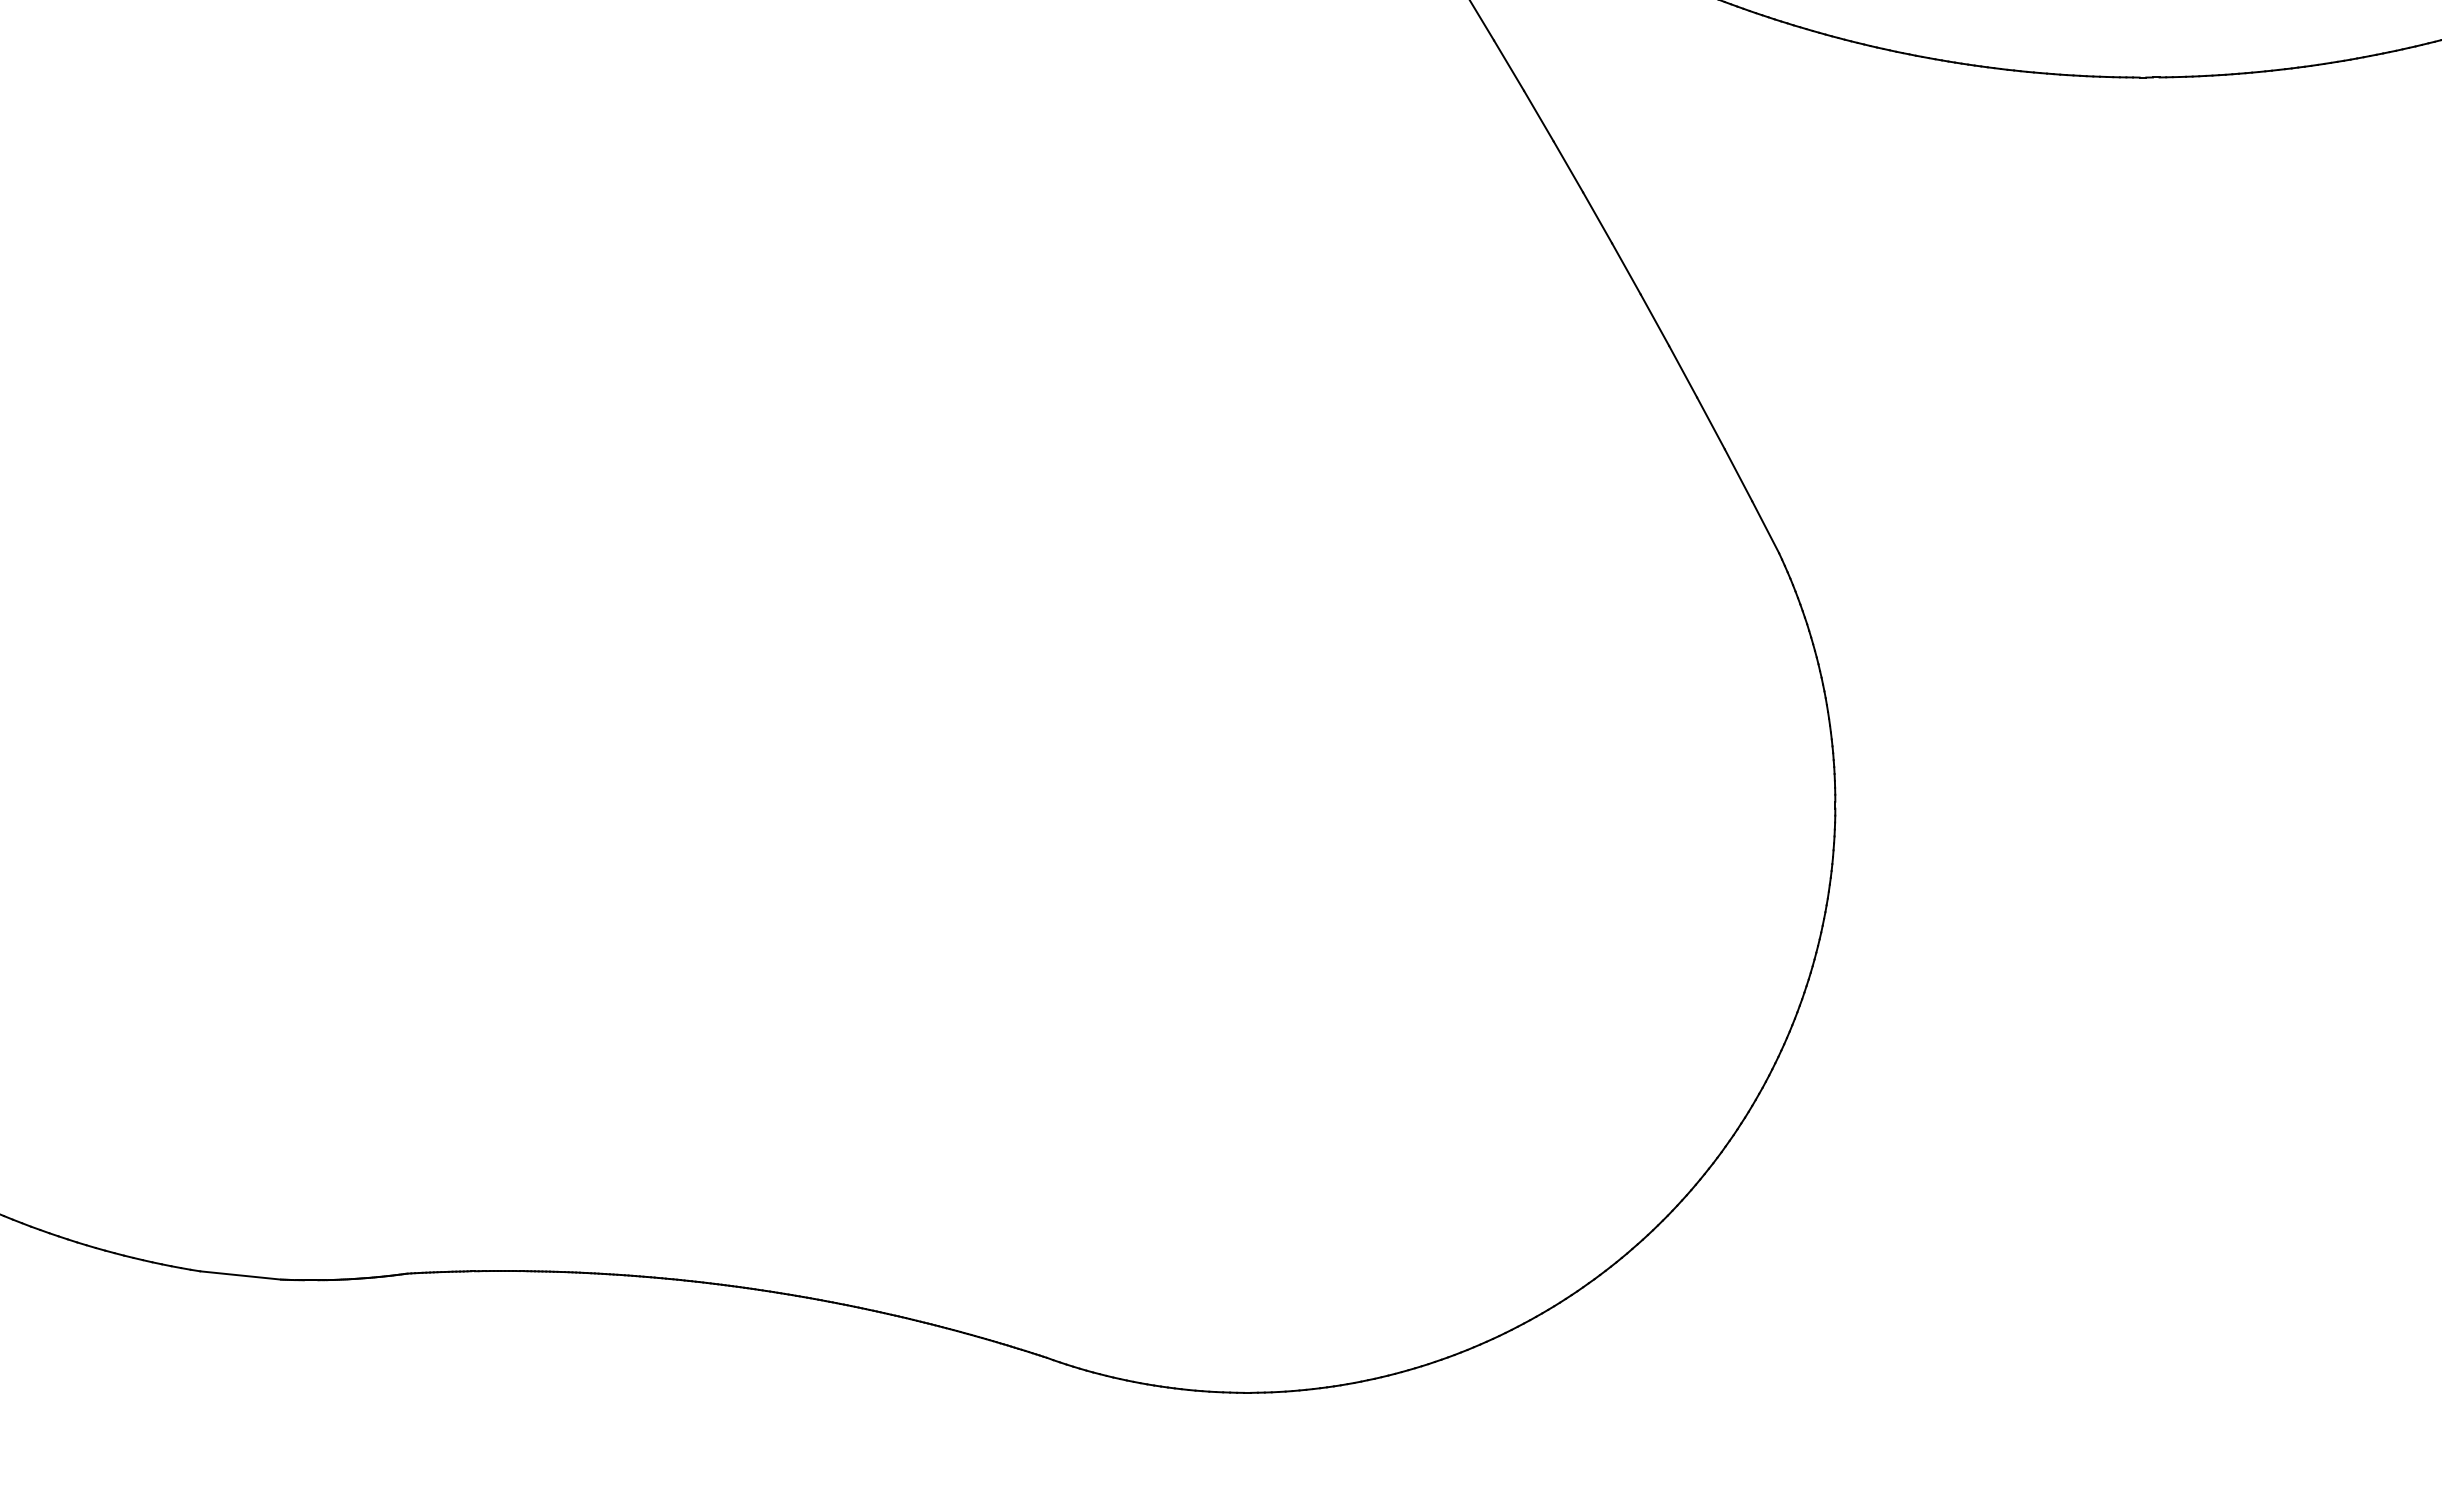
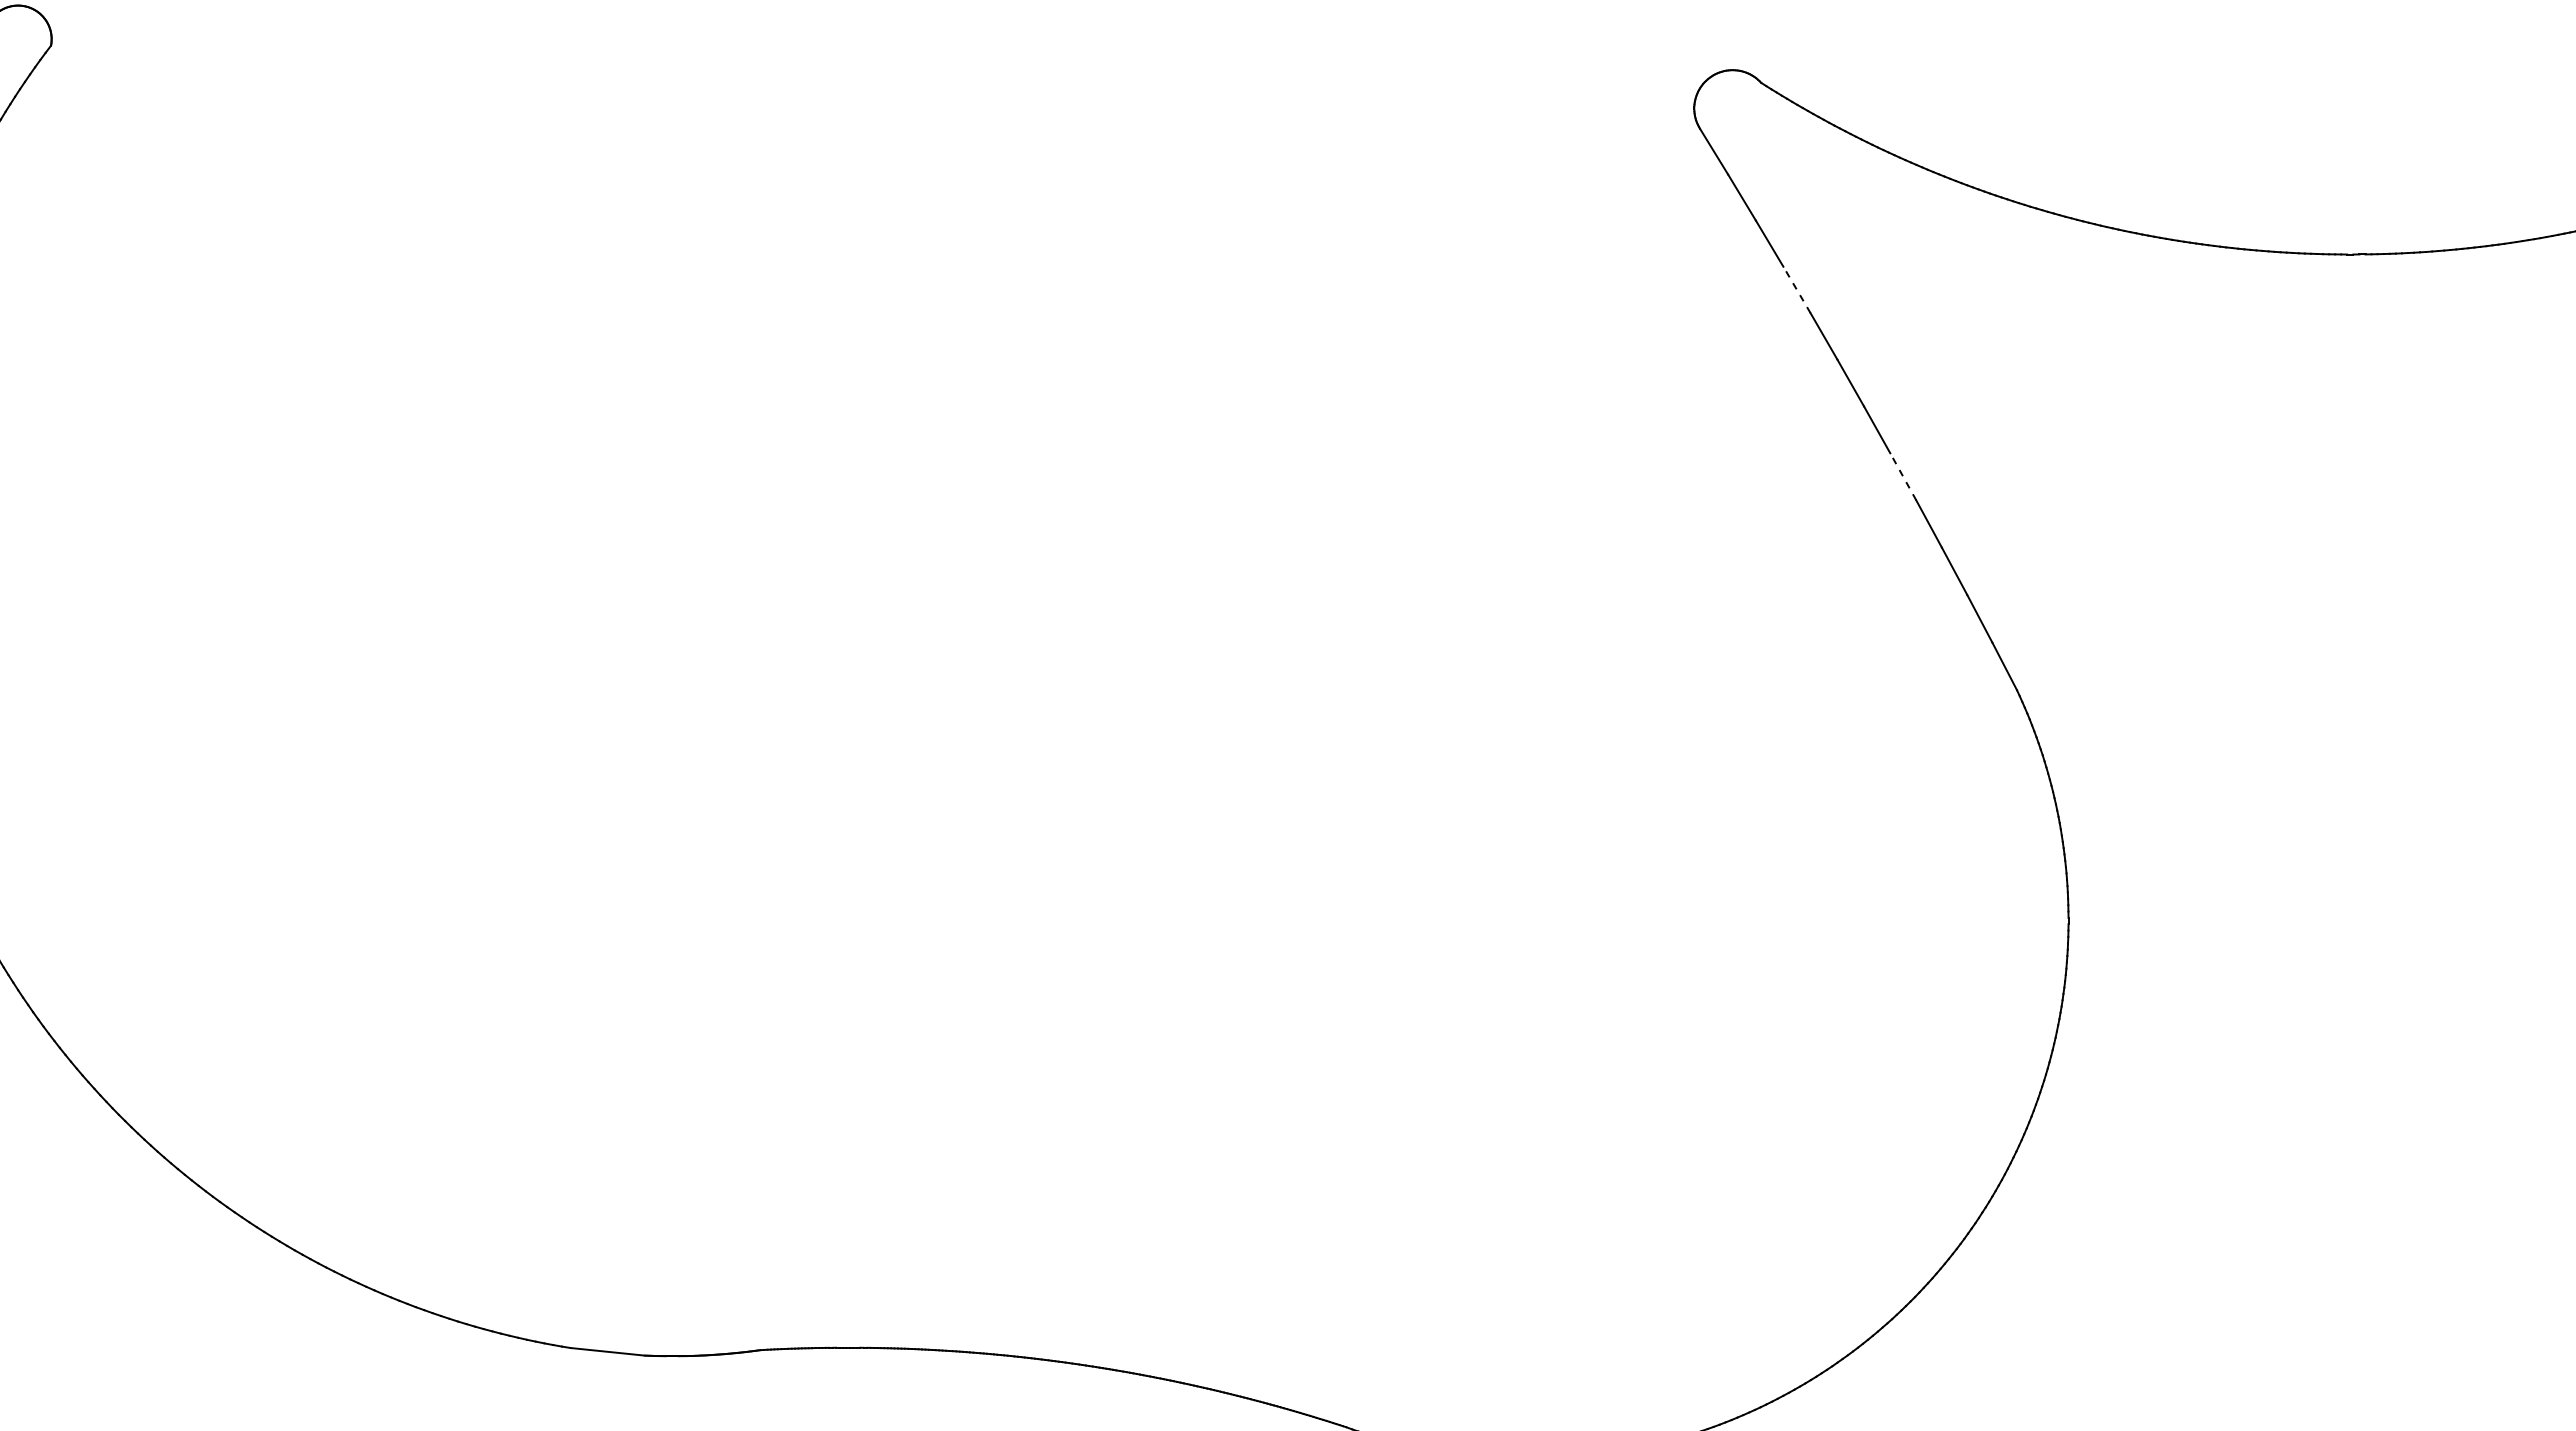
line: (1538, 115) -> (1796, 289), solid -> dashed
line: (1655, 319) -> (1903, 476), solid -> dashed

